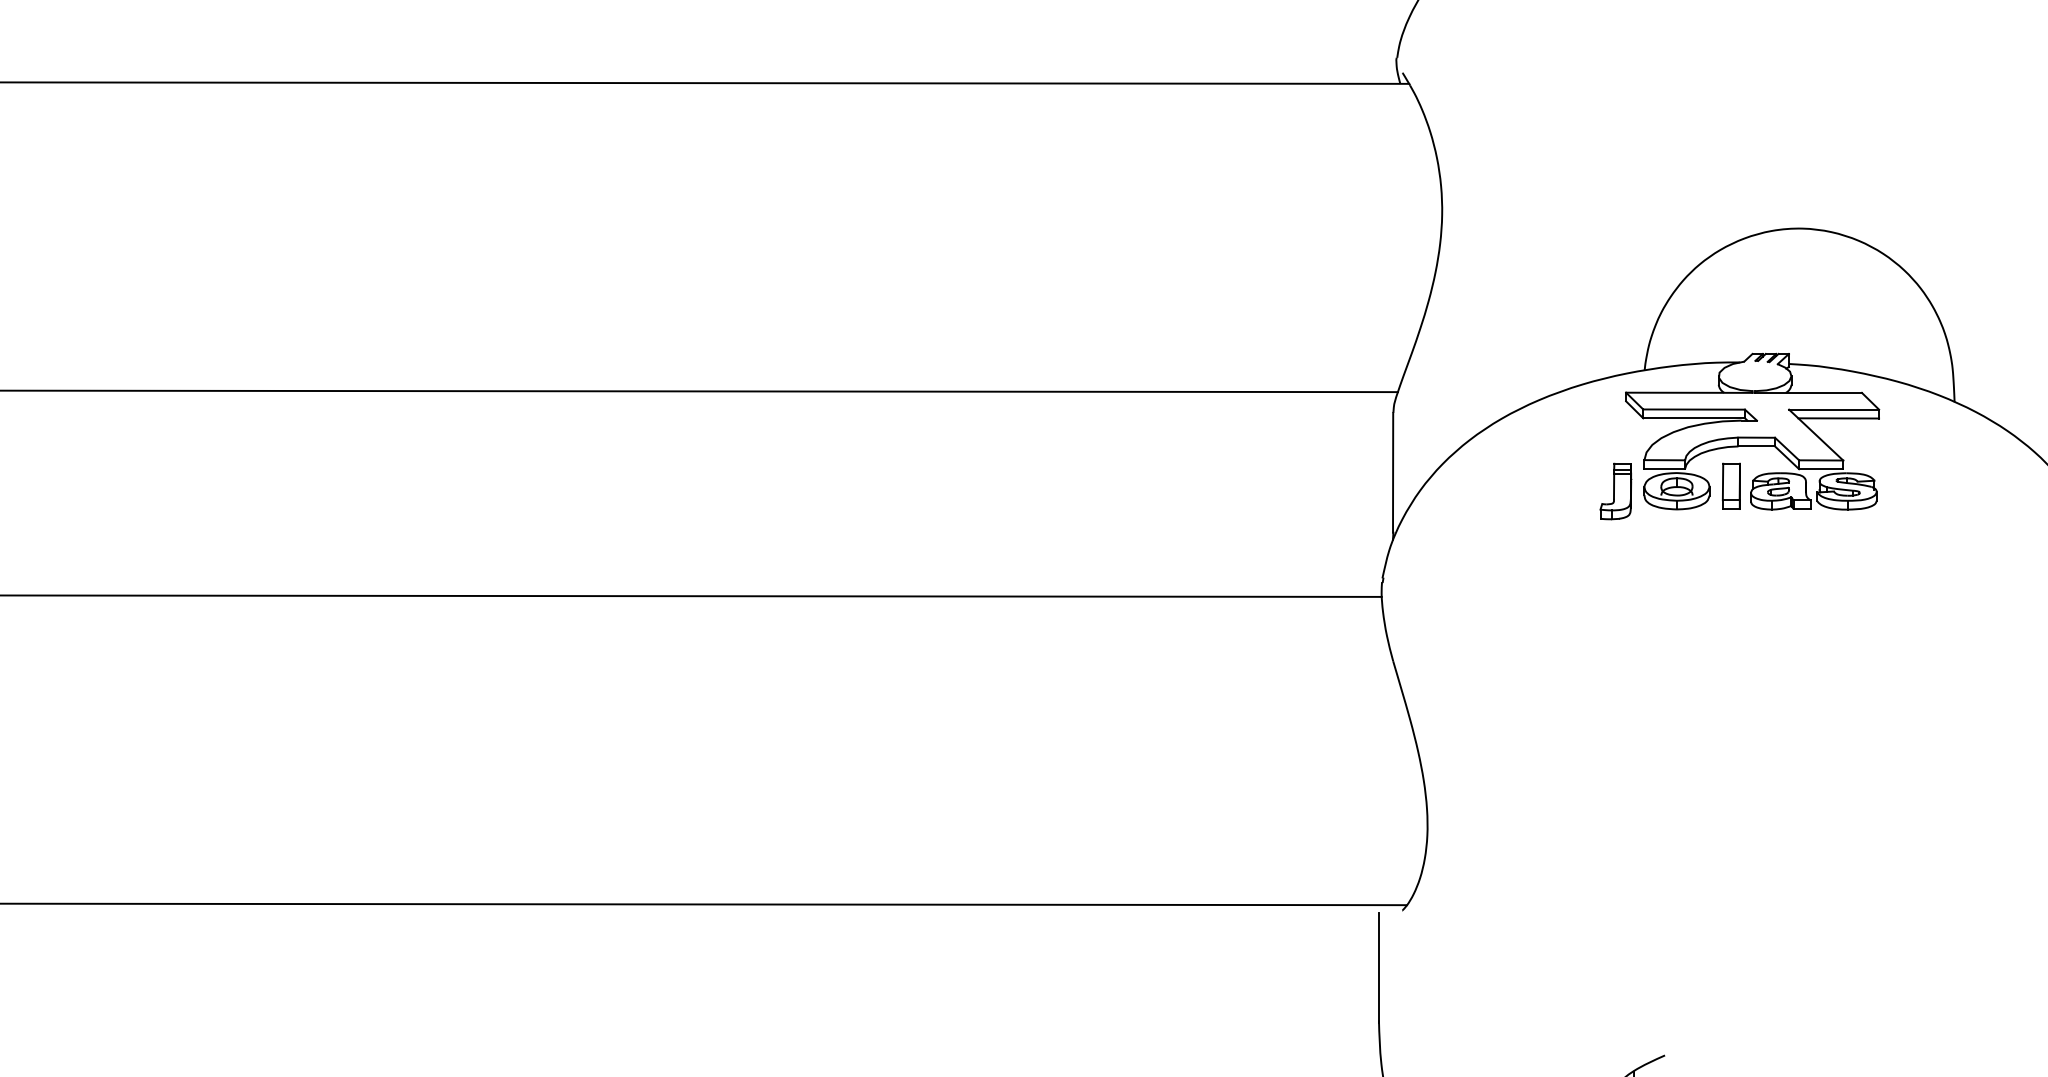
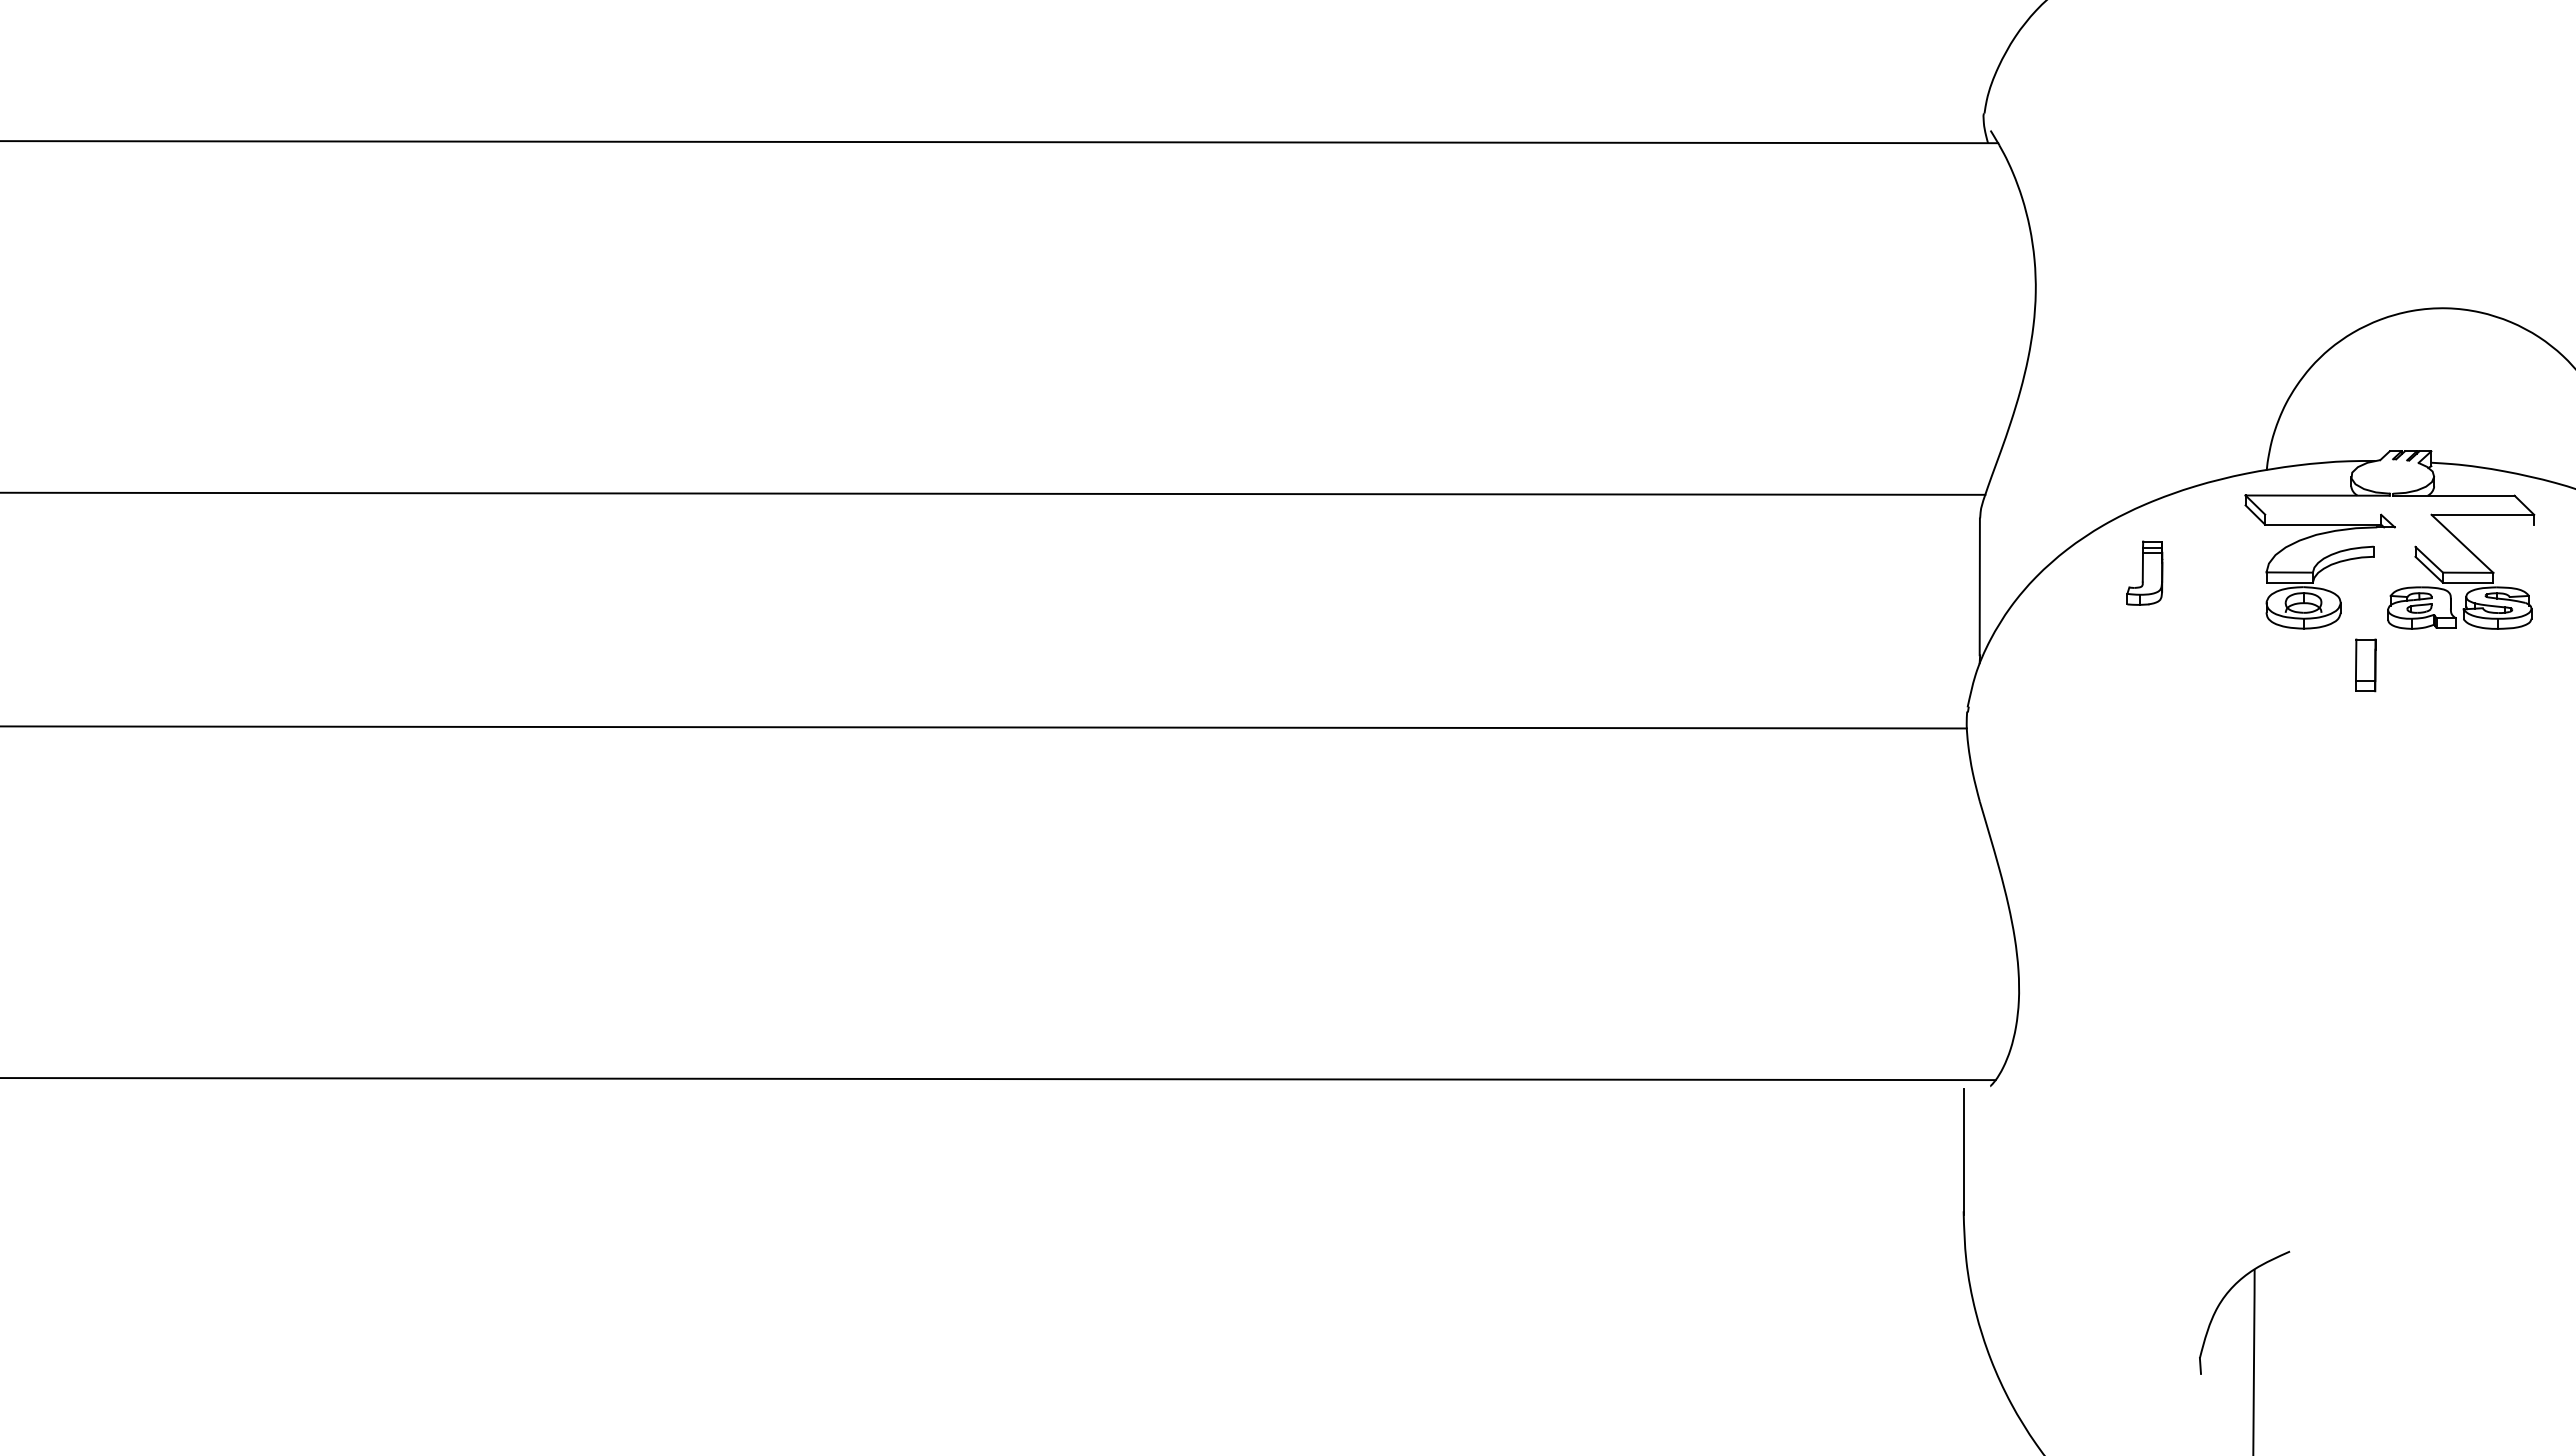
line: (1694, 409) -> (2323, 514), removed
line: (1839, 418) -> (2488, 524), removed
line: (1756, 437) -> (2394, 546), removed
line: (1756, 446) -> (2394, 556), removed
part: (1731, 486) -> (2365, 665), moved
part: (1615, 490) -> (2144, 572), moved

